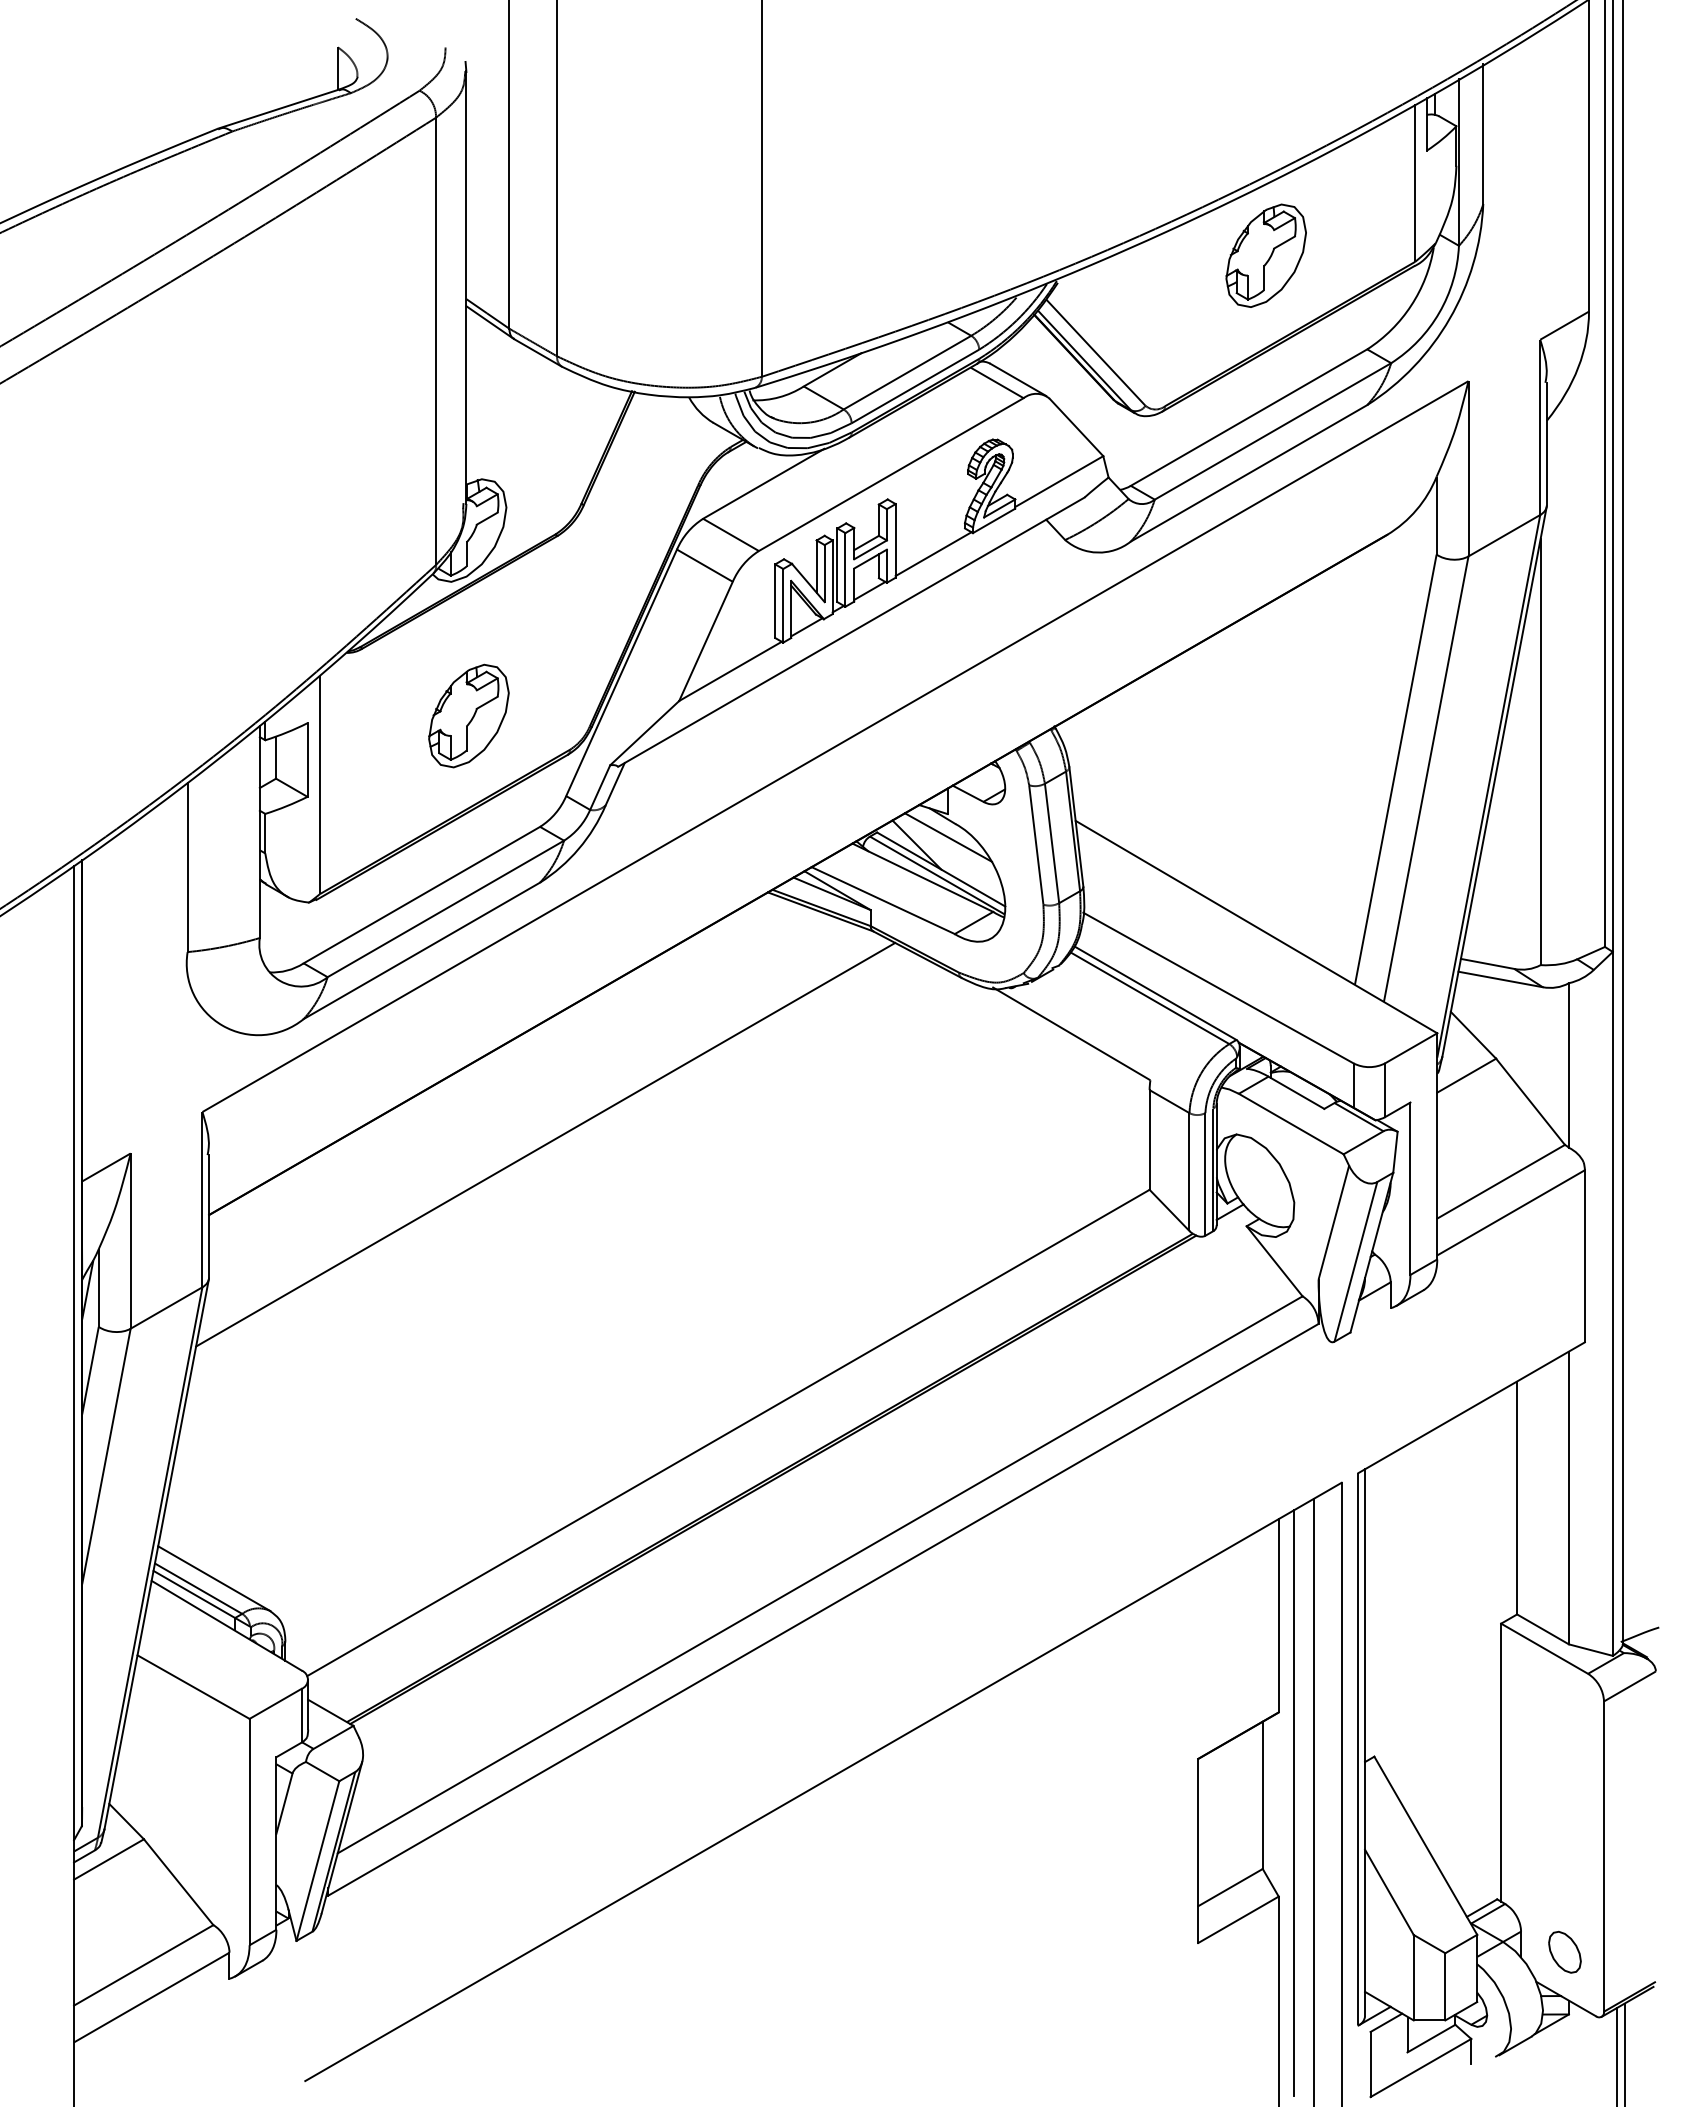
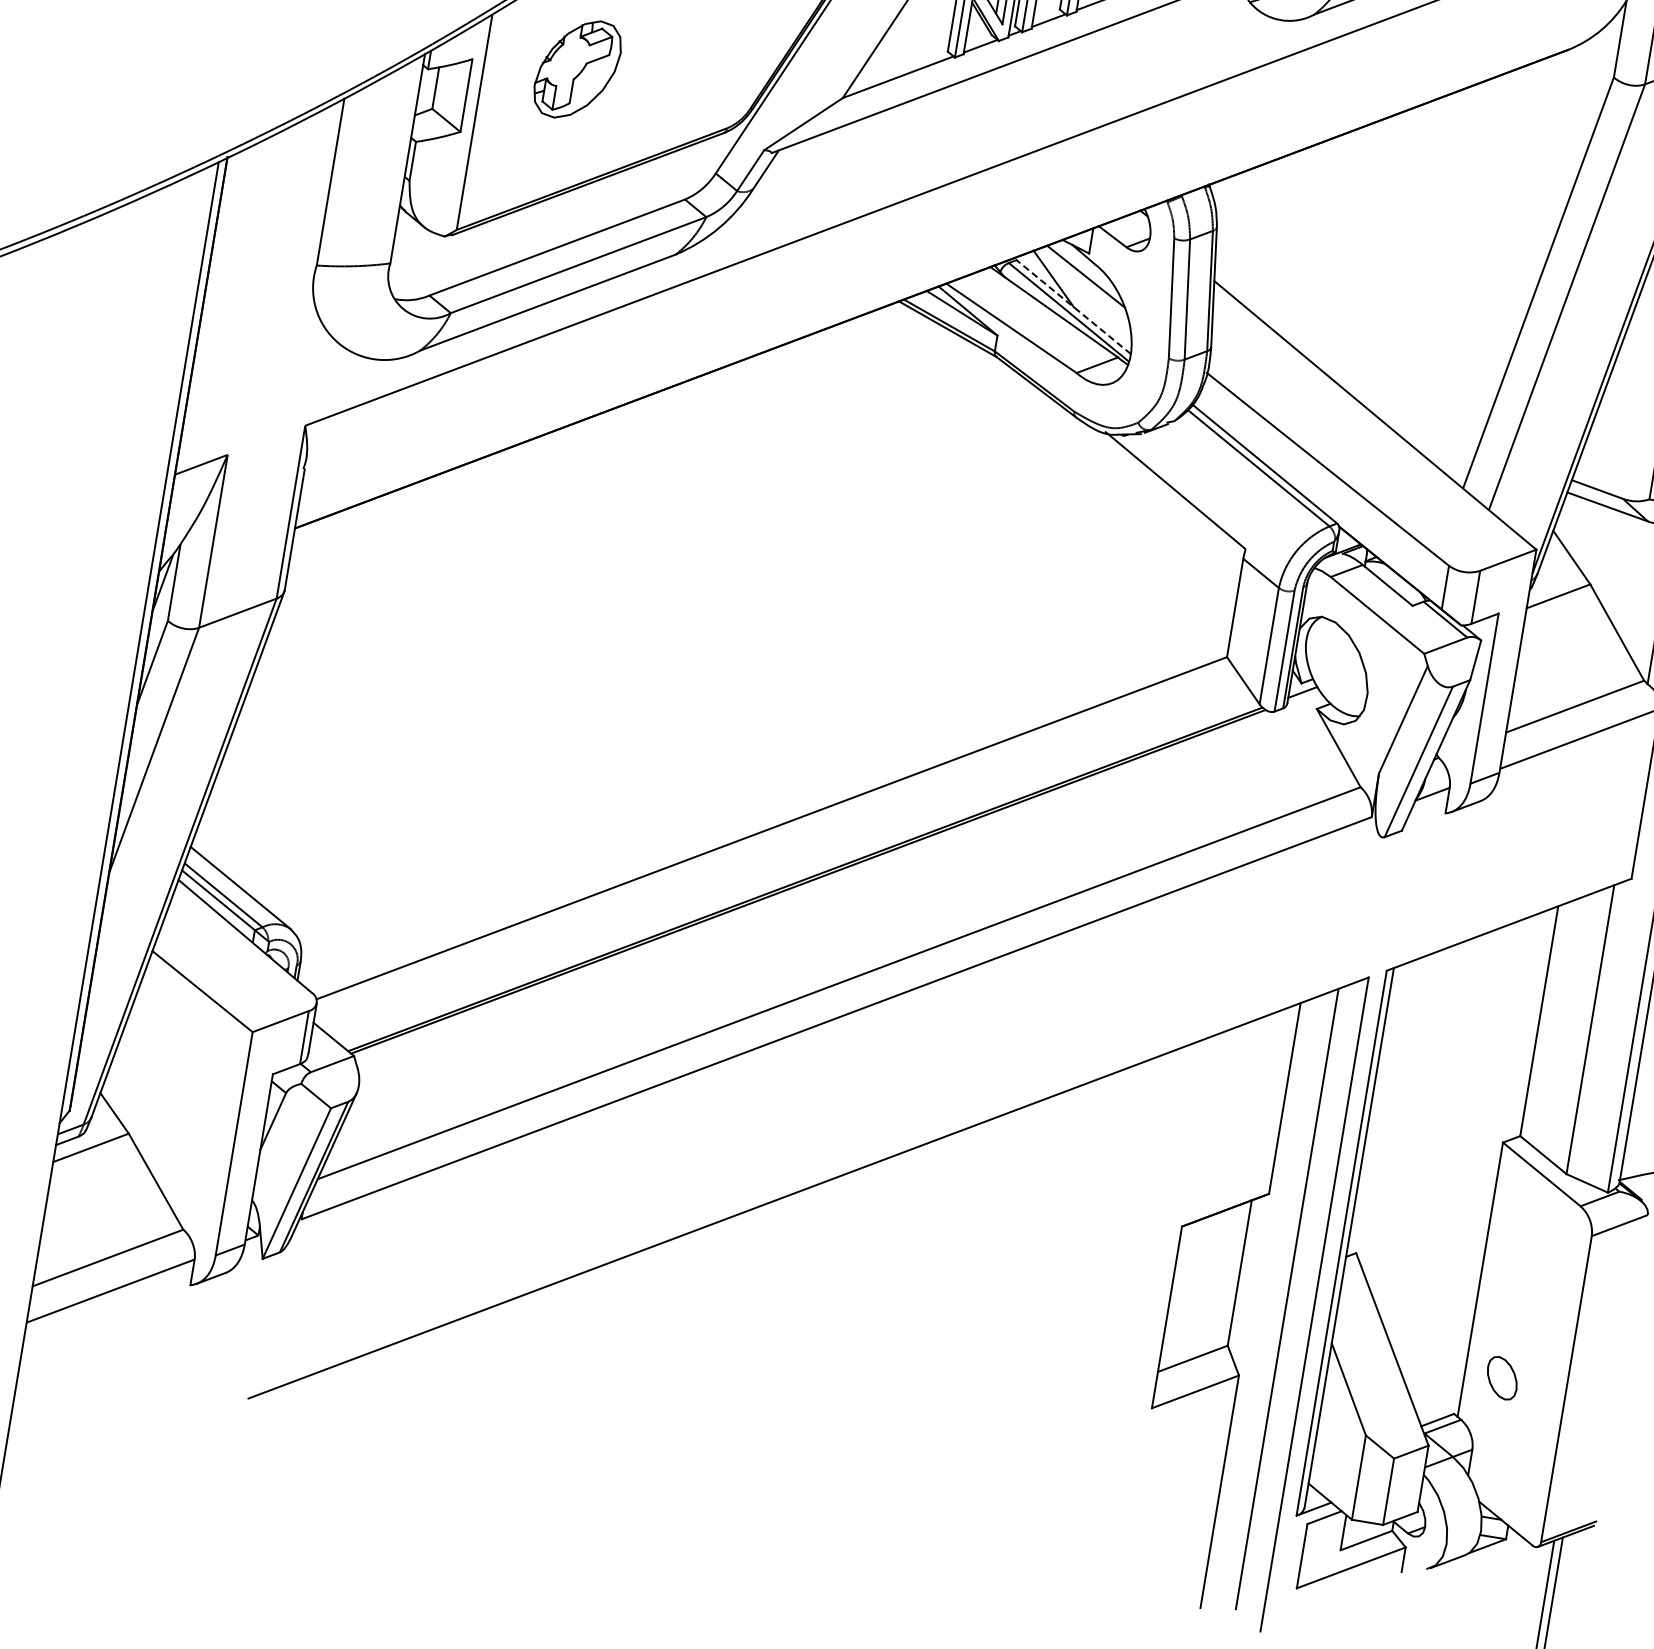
part: (468, 715) -> (577, 68), moved
line: (941, 869) -> (1074, 307), solid -> dashed
line: (545, 1144) -> (638, 513), removed
line: (1293, 1802) -> (1268, 1285), removed
part: (1564, 1951) -> (1501, 1377), moved

